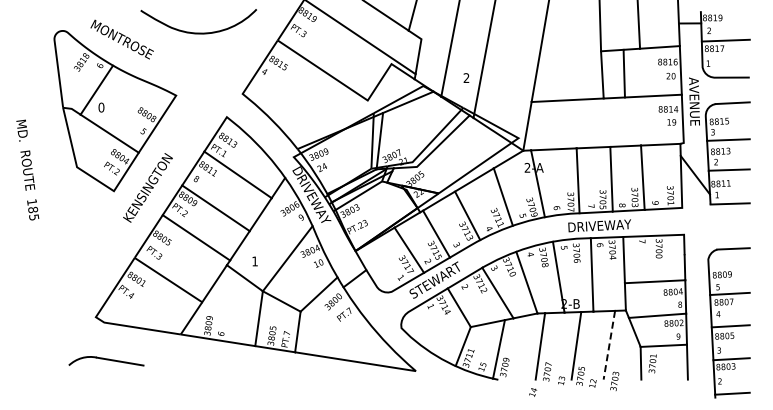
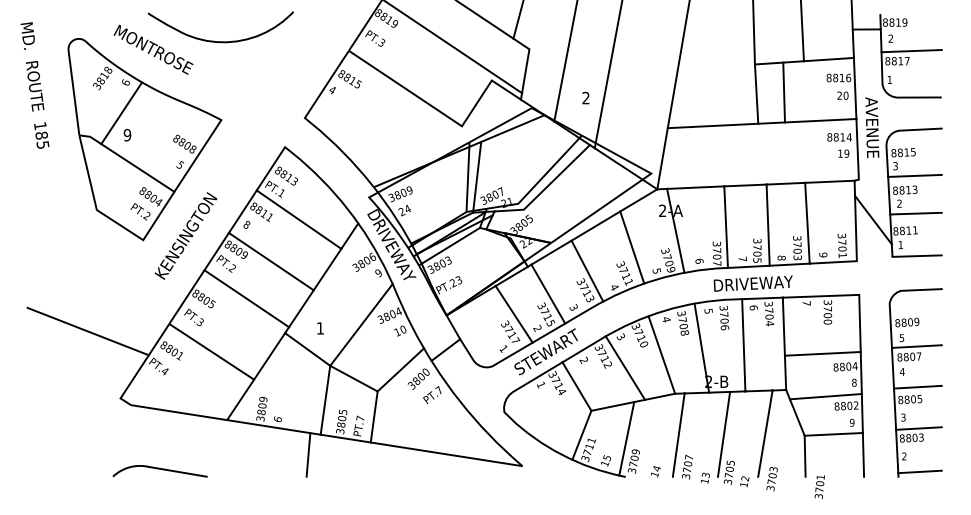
curve: (198, 32) -> (220, 40), moved
text: (101, 107) -> (127, 135), 0 -> 9
text: (27, 169) -> (34, 84), moved
line: (69, 263) -> (87, 330), added
part: (728, 322) -> (915, 382), moved
line: (609, 345) -> (765, 433), dashed -> solid
part: (106, 361) -> (160, 471), moved
line: (245, 361) -> (308, 454), added
text: (652, 363) -> (819, 486), moved
text: (533, 392) -> (656, 471), moved

